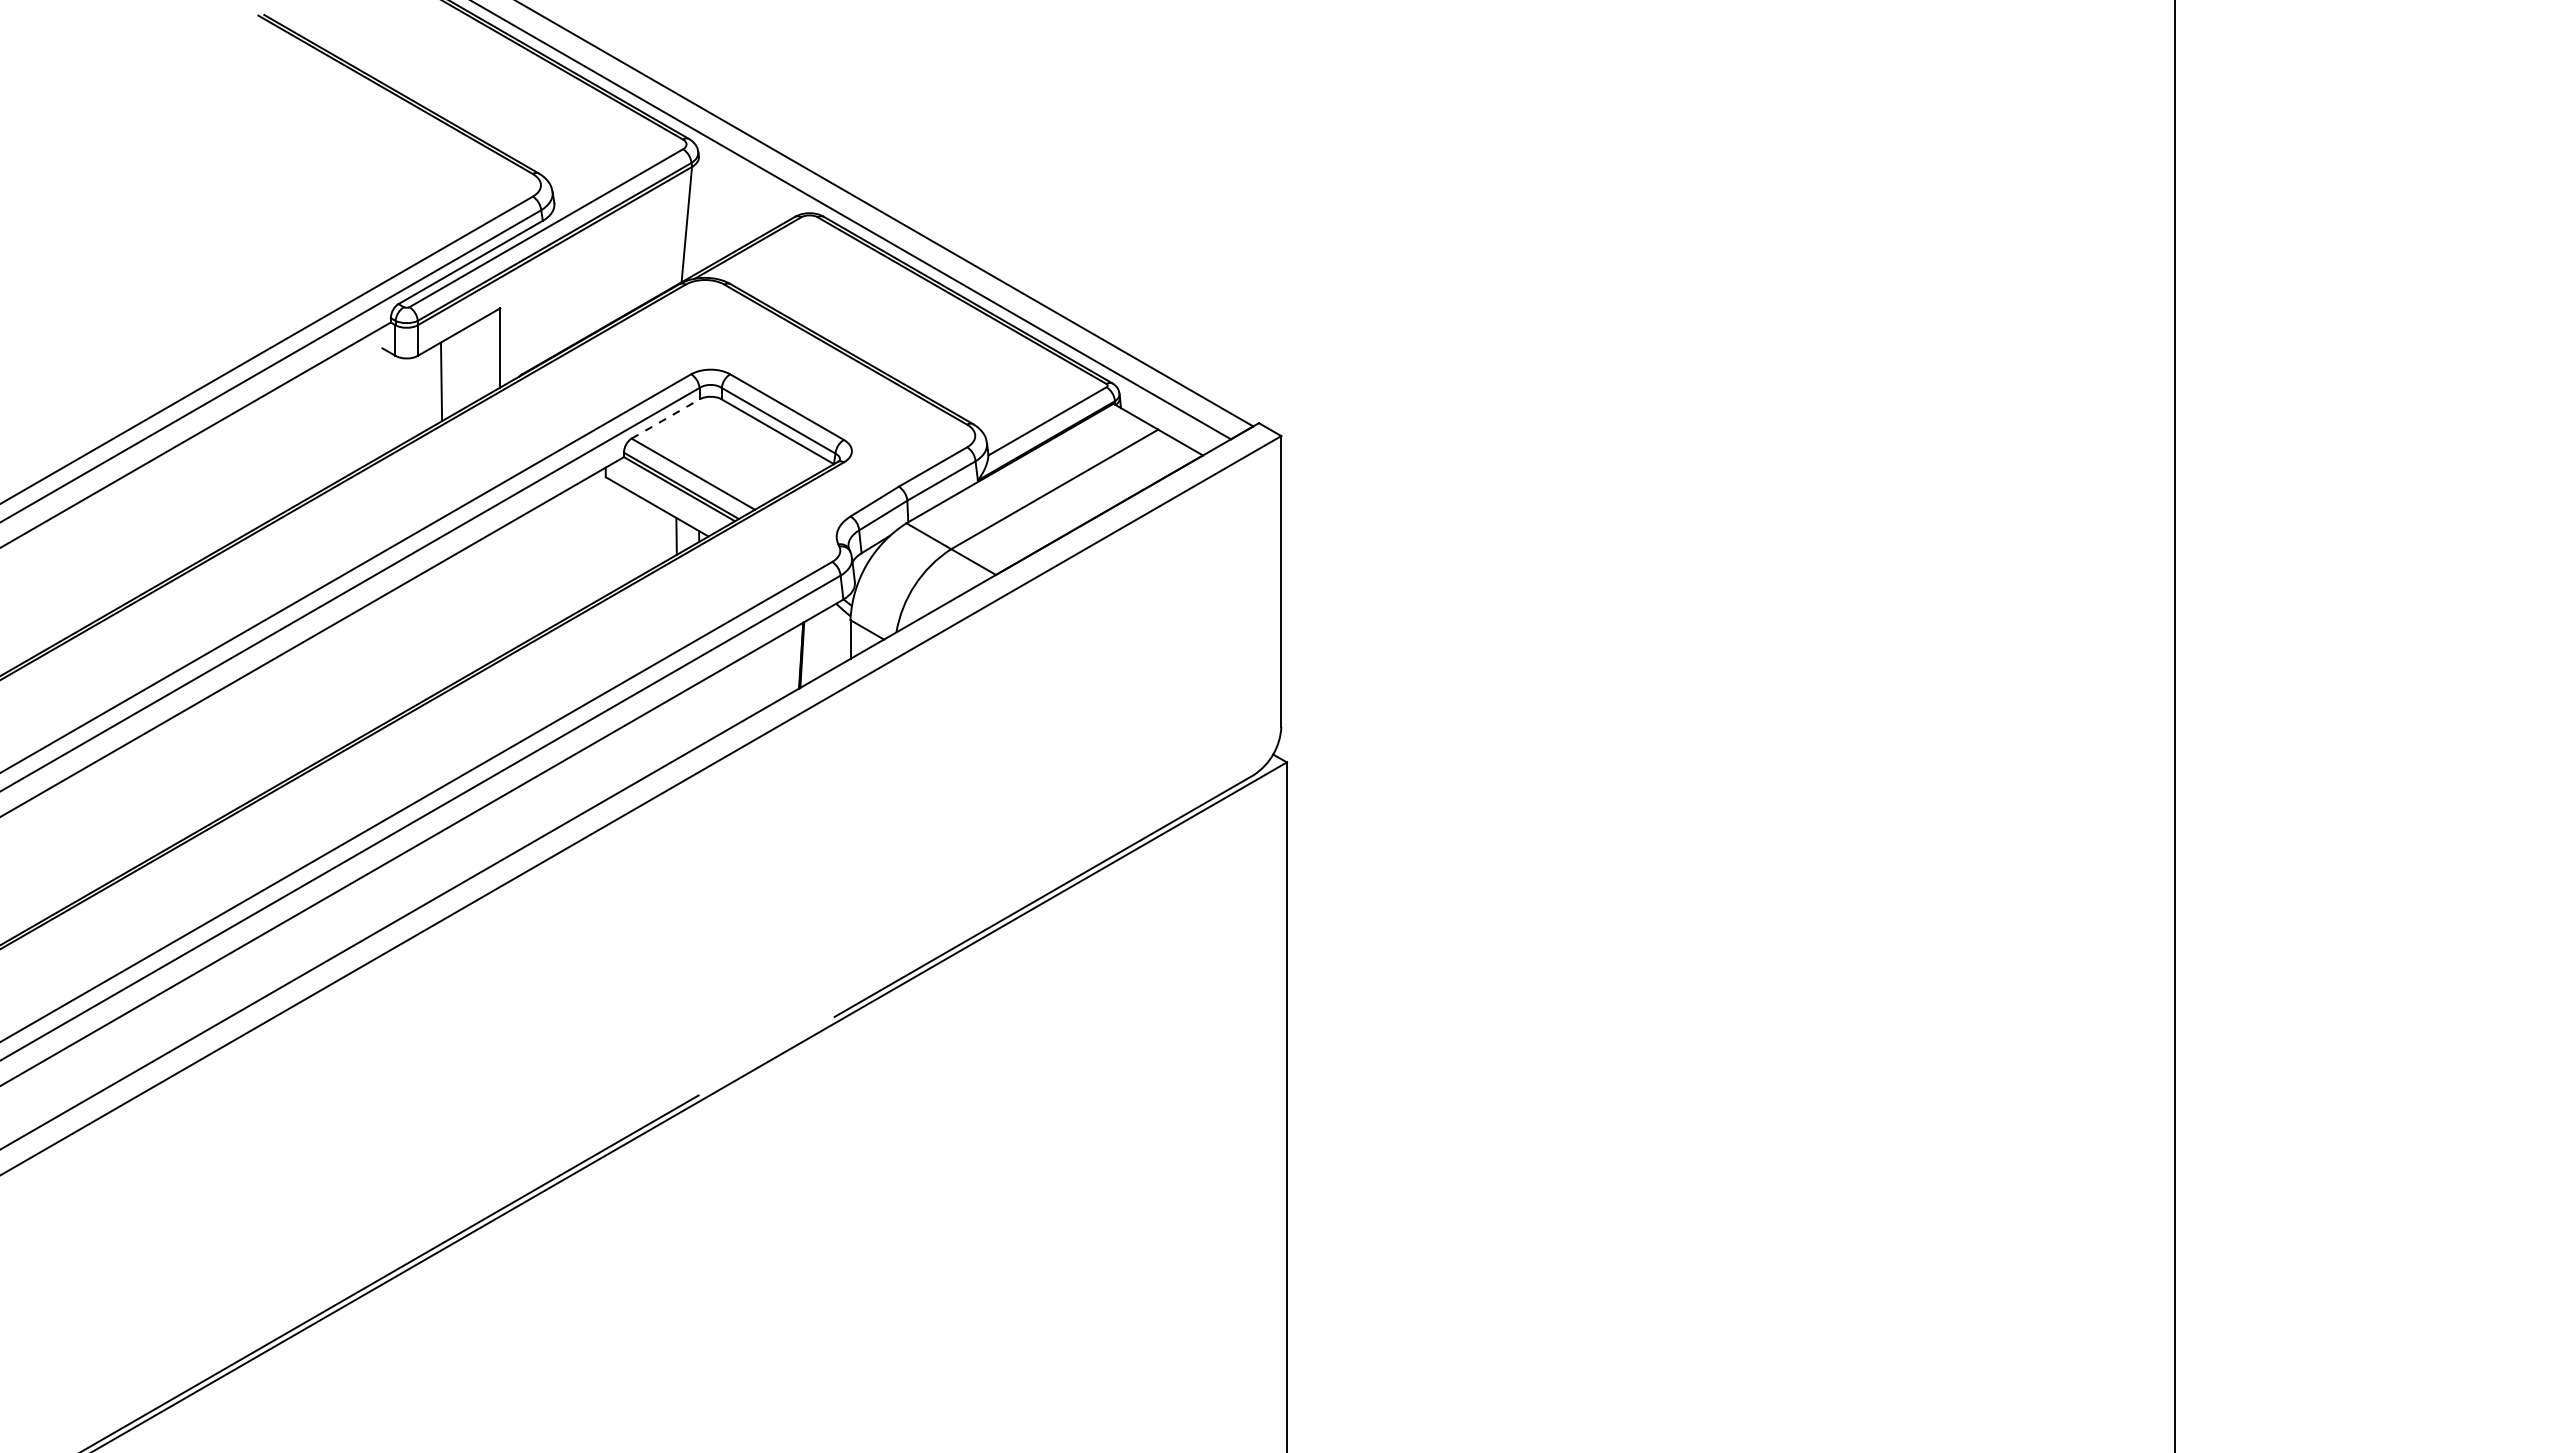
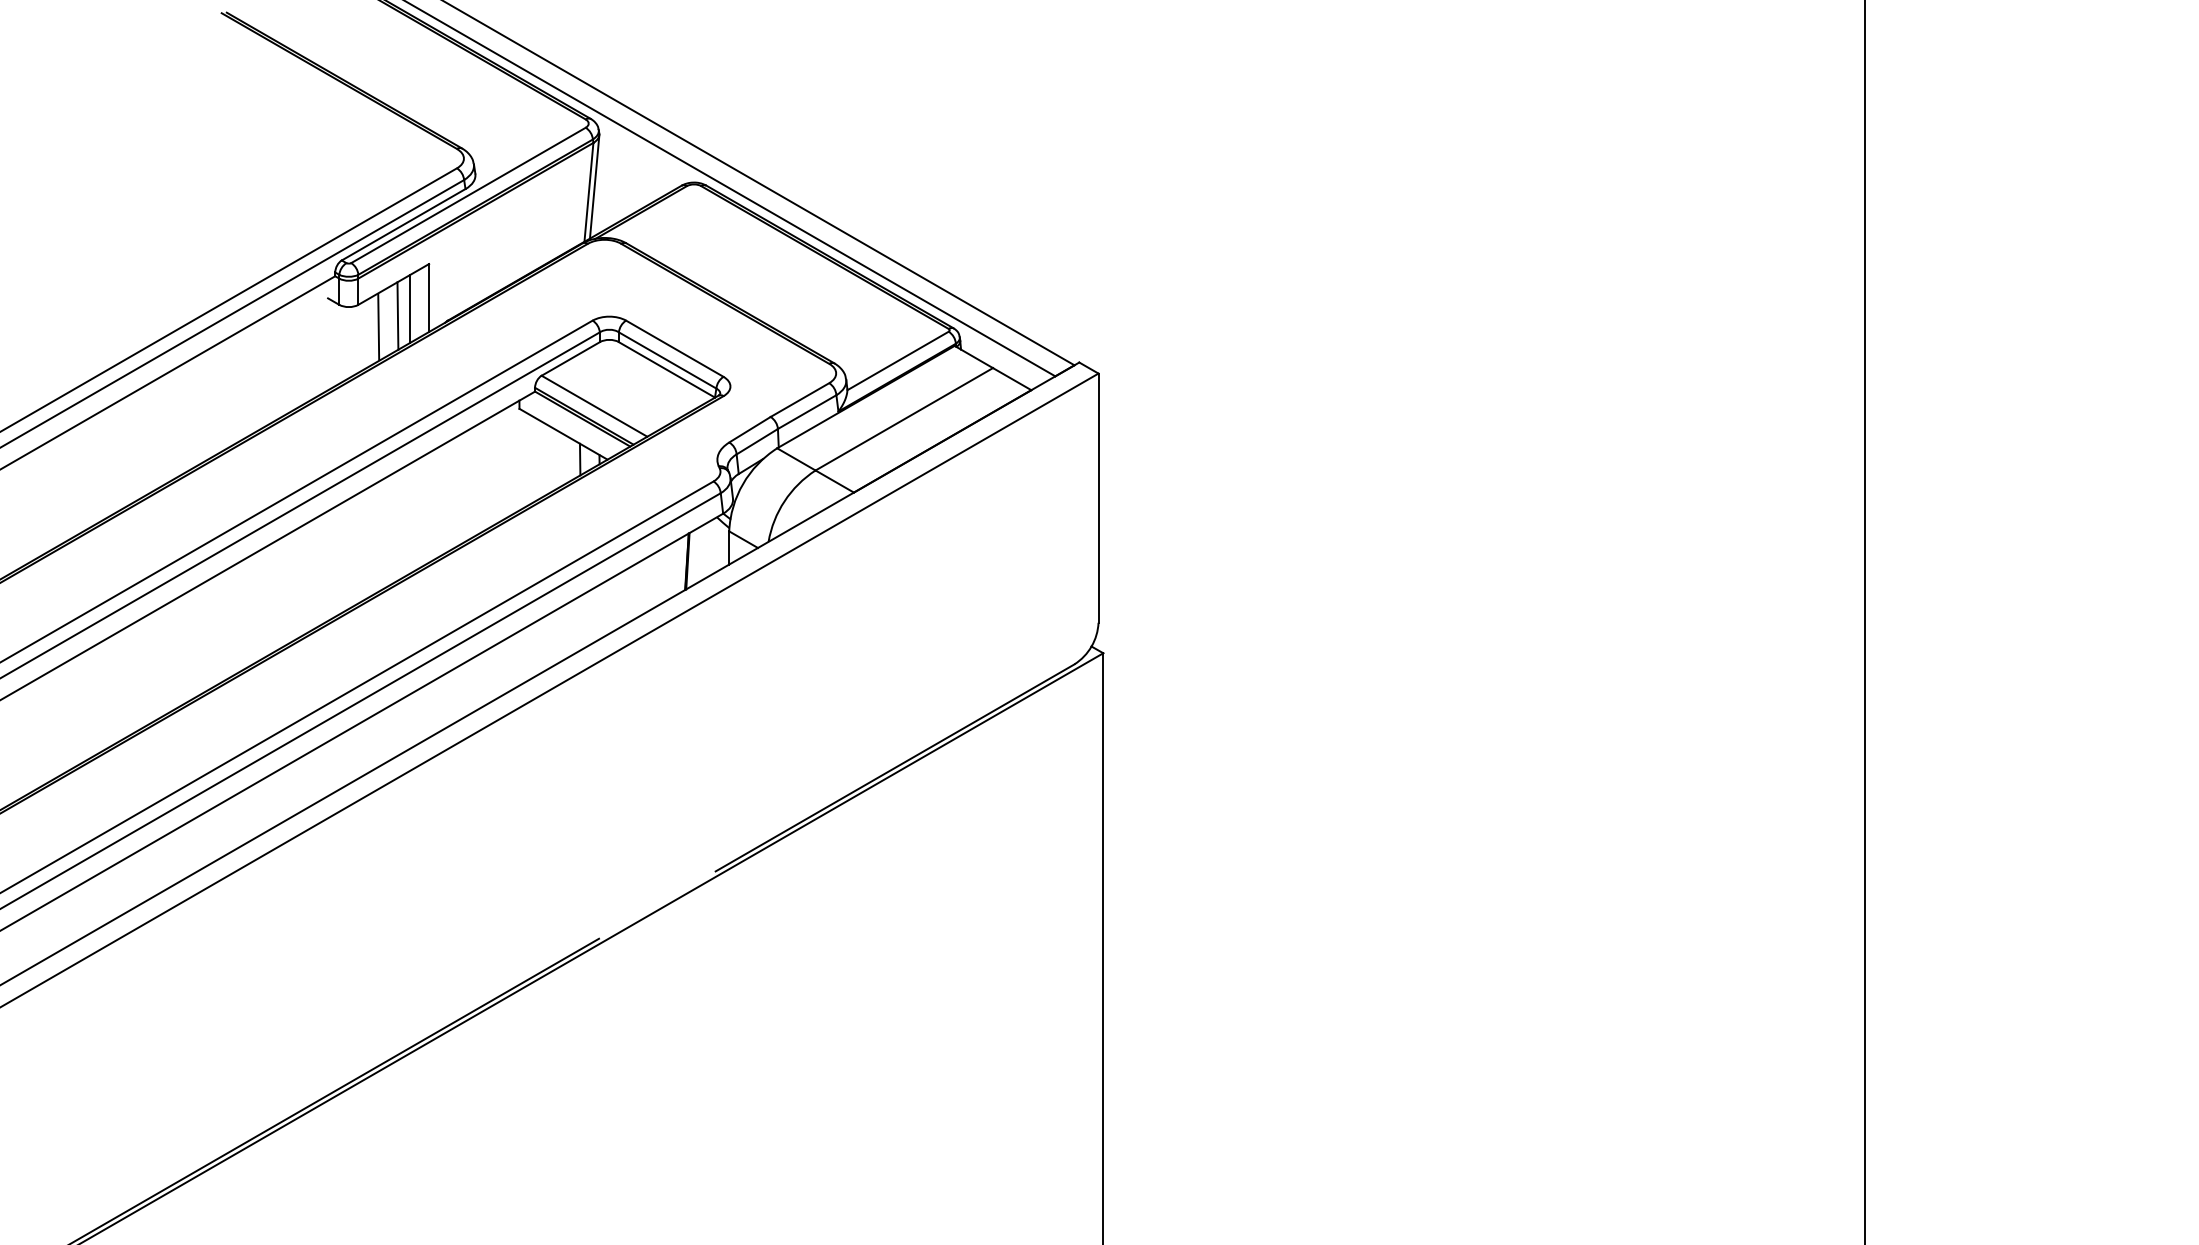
line: (693, 217) -> (594, 186), added
line: (477, 360) -> (409, 308), added
line: (463, 368) -> (397, 315), added
line: (666, 418) -> (571, 358), dashed -> solid

